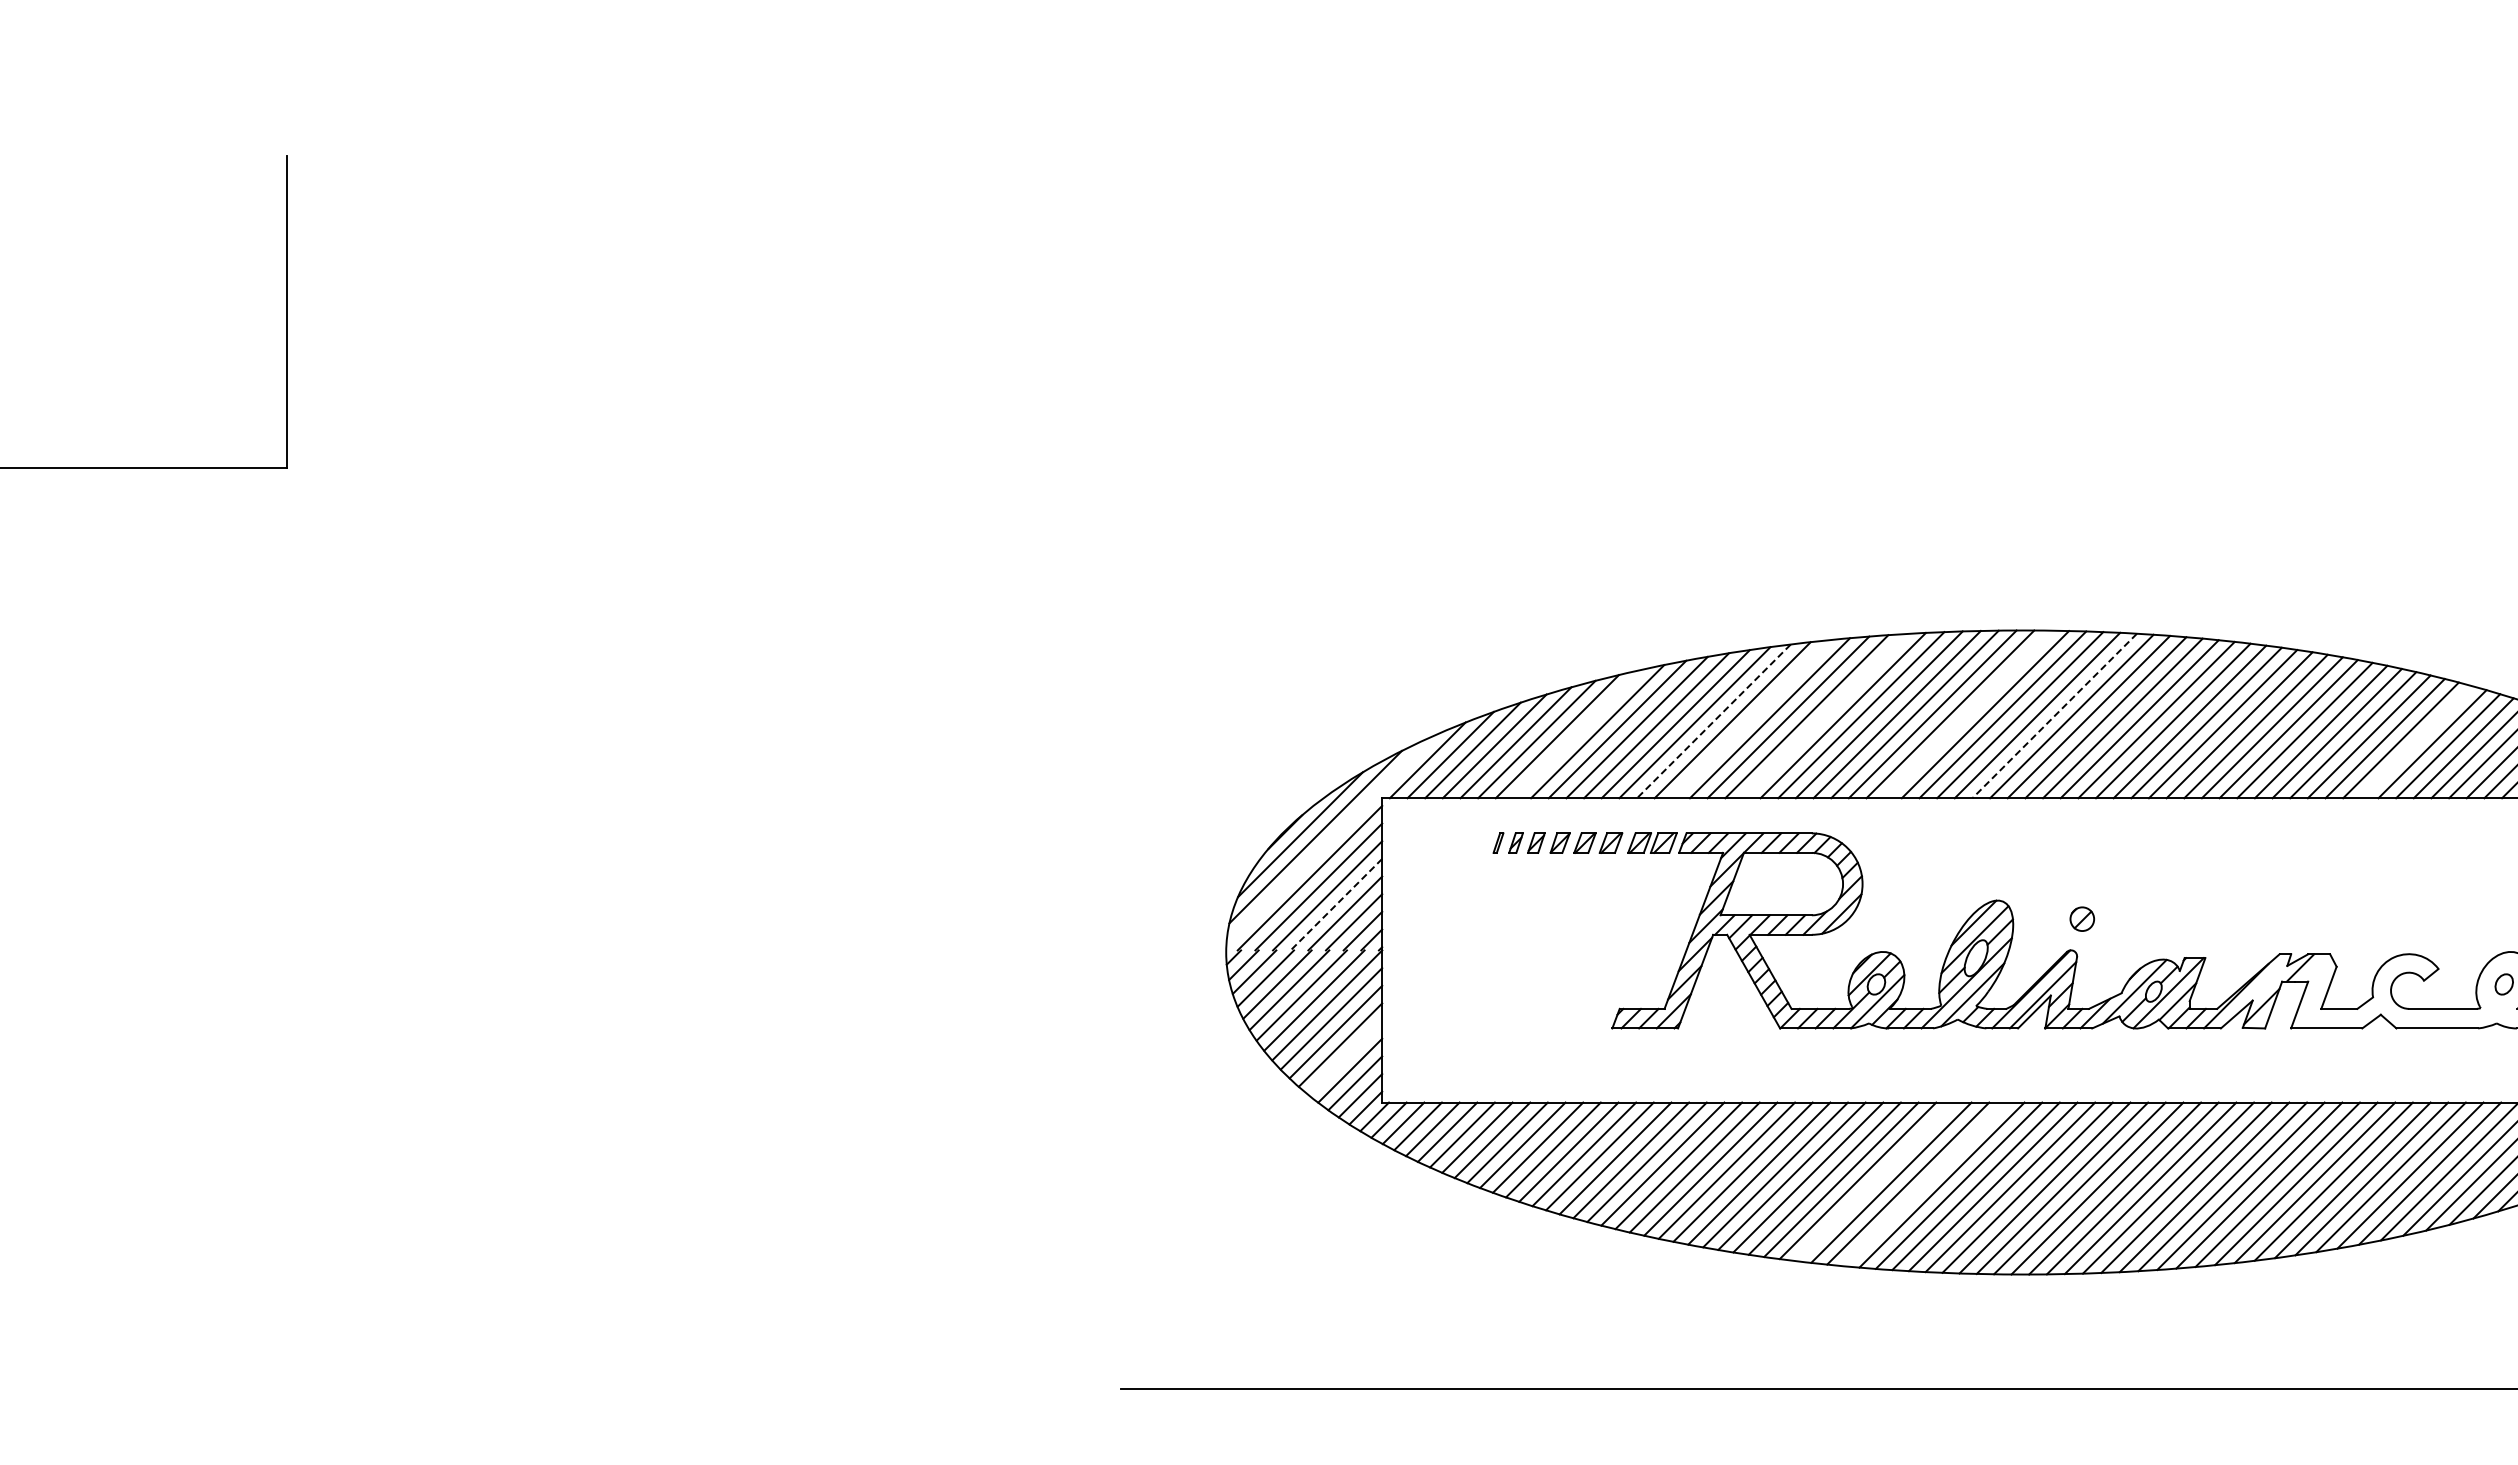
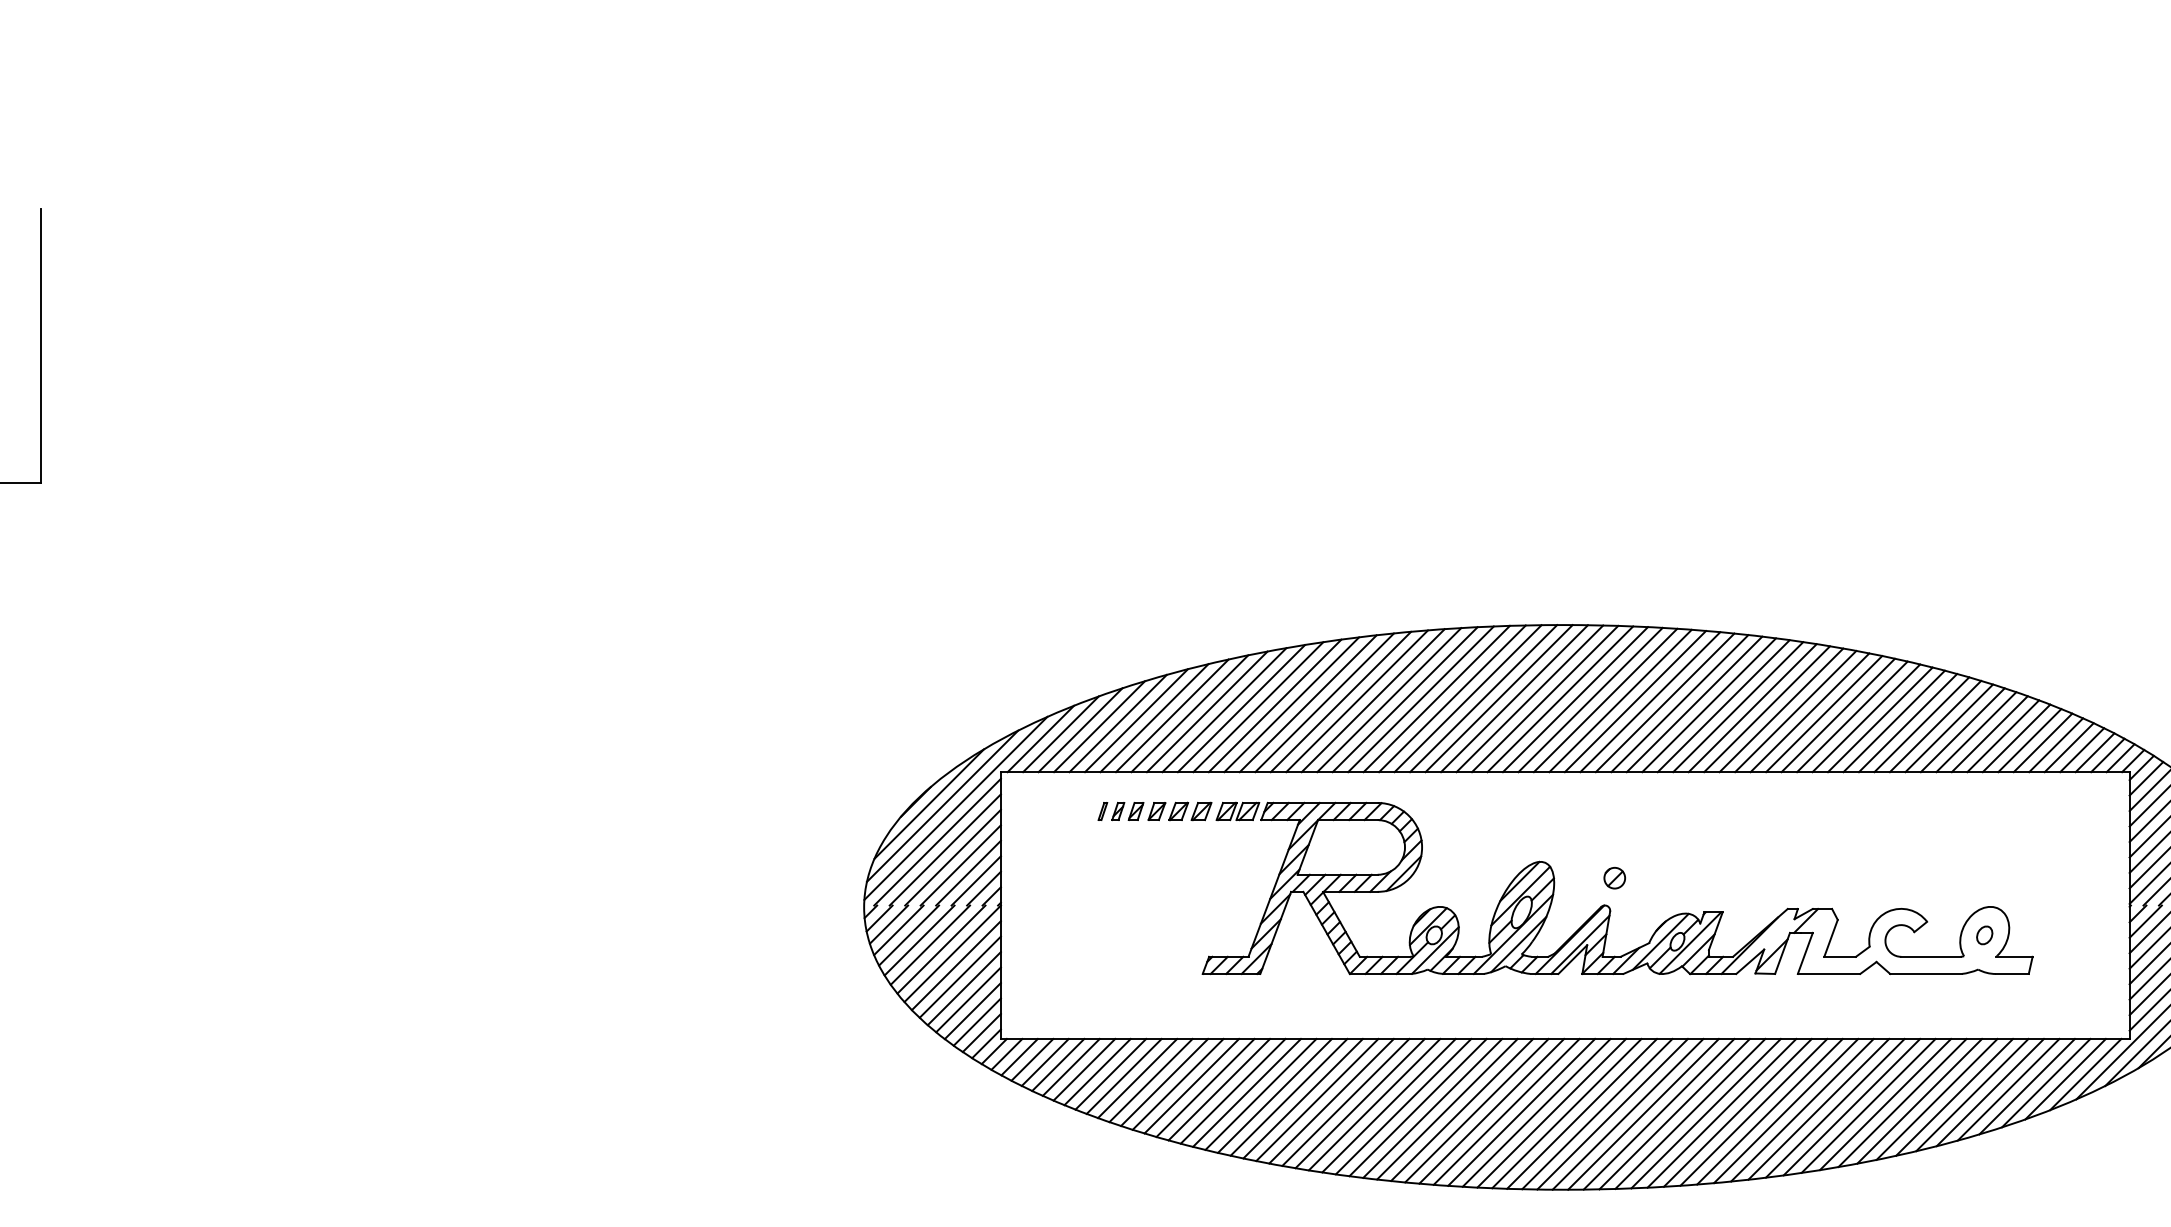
line: (1967, 714) -> (1514, 698), added
line: (1824, 715) -> (1388, 699), added
line: (2054, 716) -> (1590, 700), dashed -> solid
line: (1751, 719) -> (1324, 703), added
line: (1713, 721) -> (1291, 704), dashed -> solid
line: (1577, 733) -> (1172, 715), added
line: (2416, 742) -> (1907, 723), added
line: (1330, 839) -> (955, 808), added
line: (1336, 904) -> (960, 865), dashed -> solid
line: (1345, 1057) -> (968, 999), added
line: (1874, 1181) -> (1432, 1108), added
line: (1924, 1184) -> (1476, 1110), added

